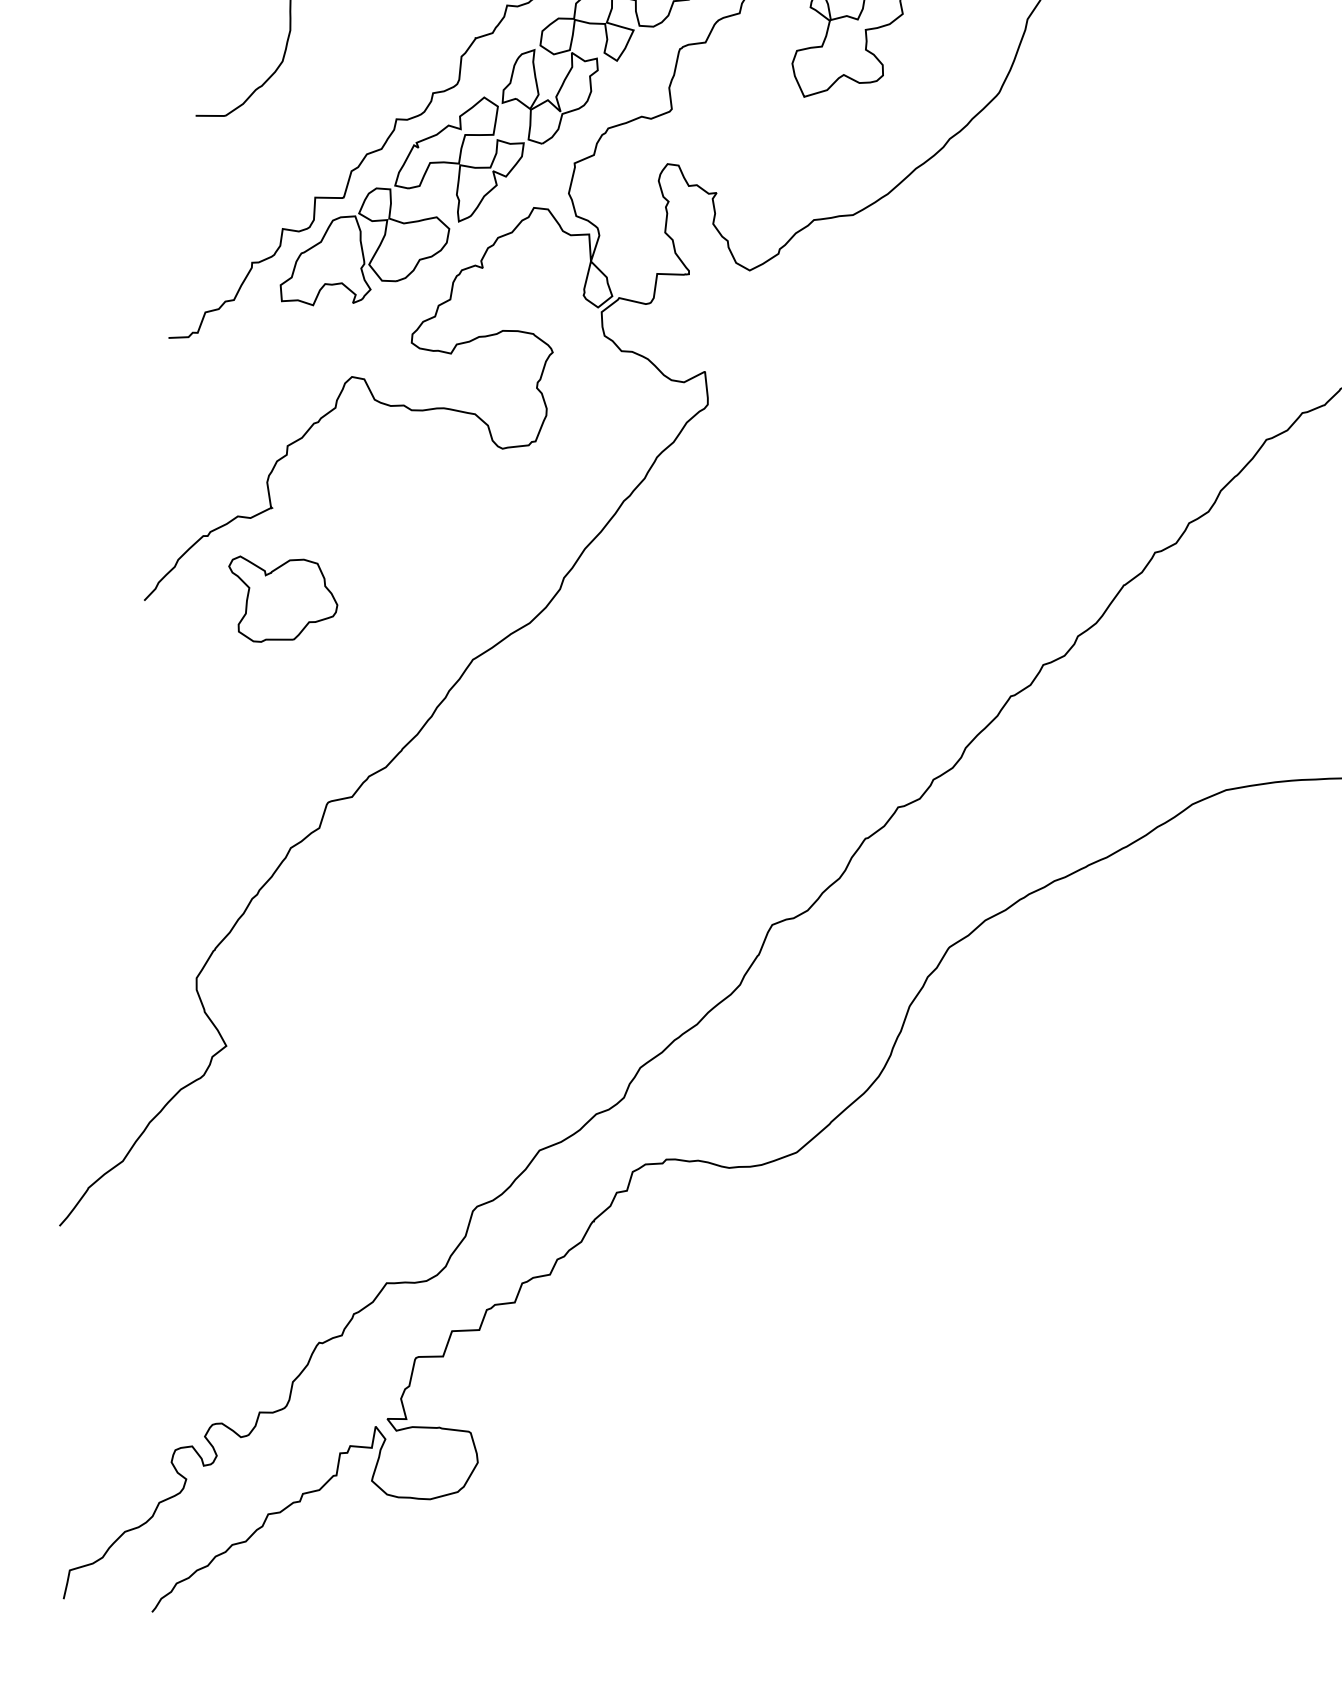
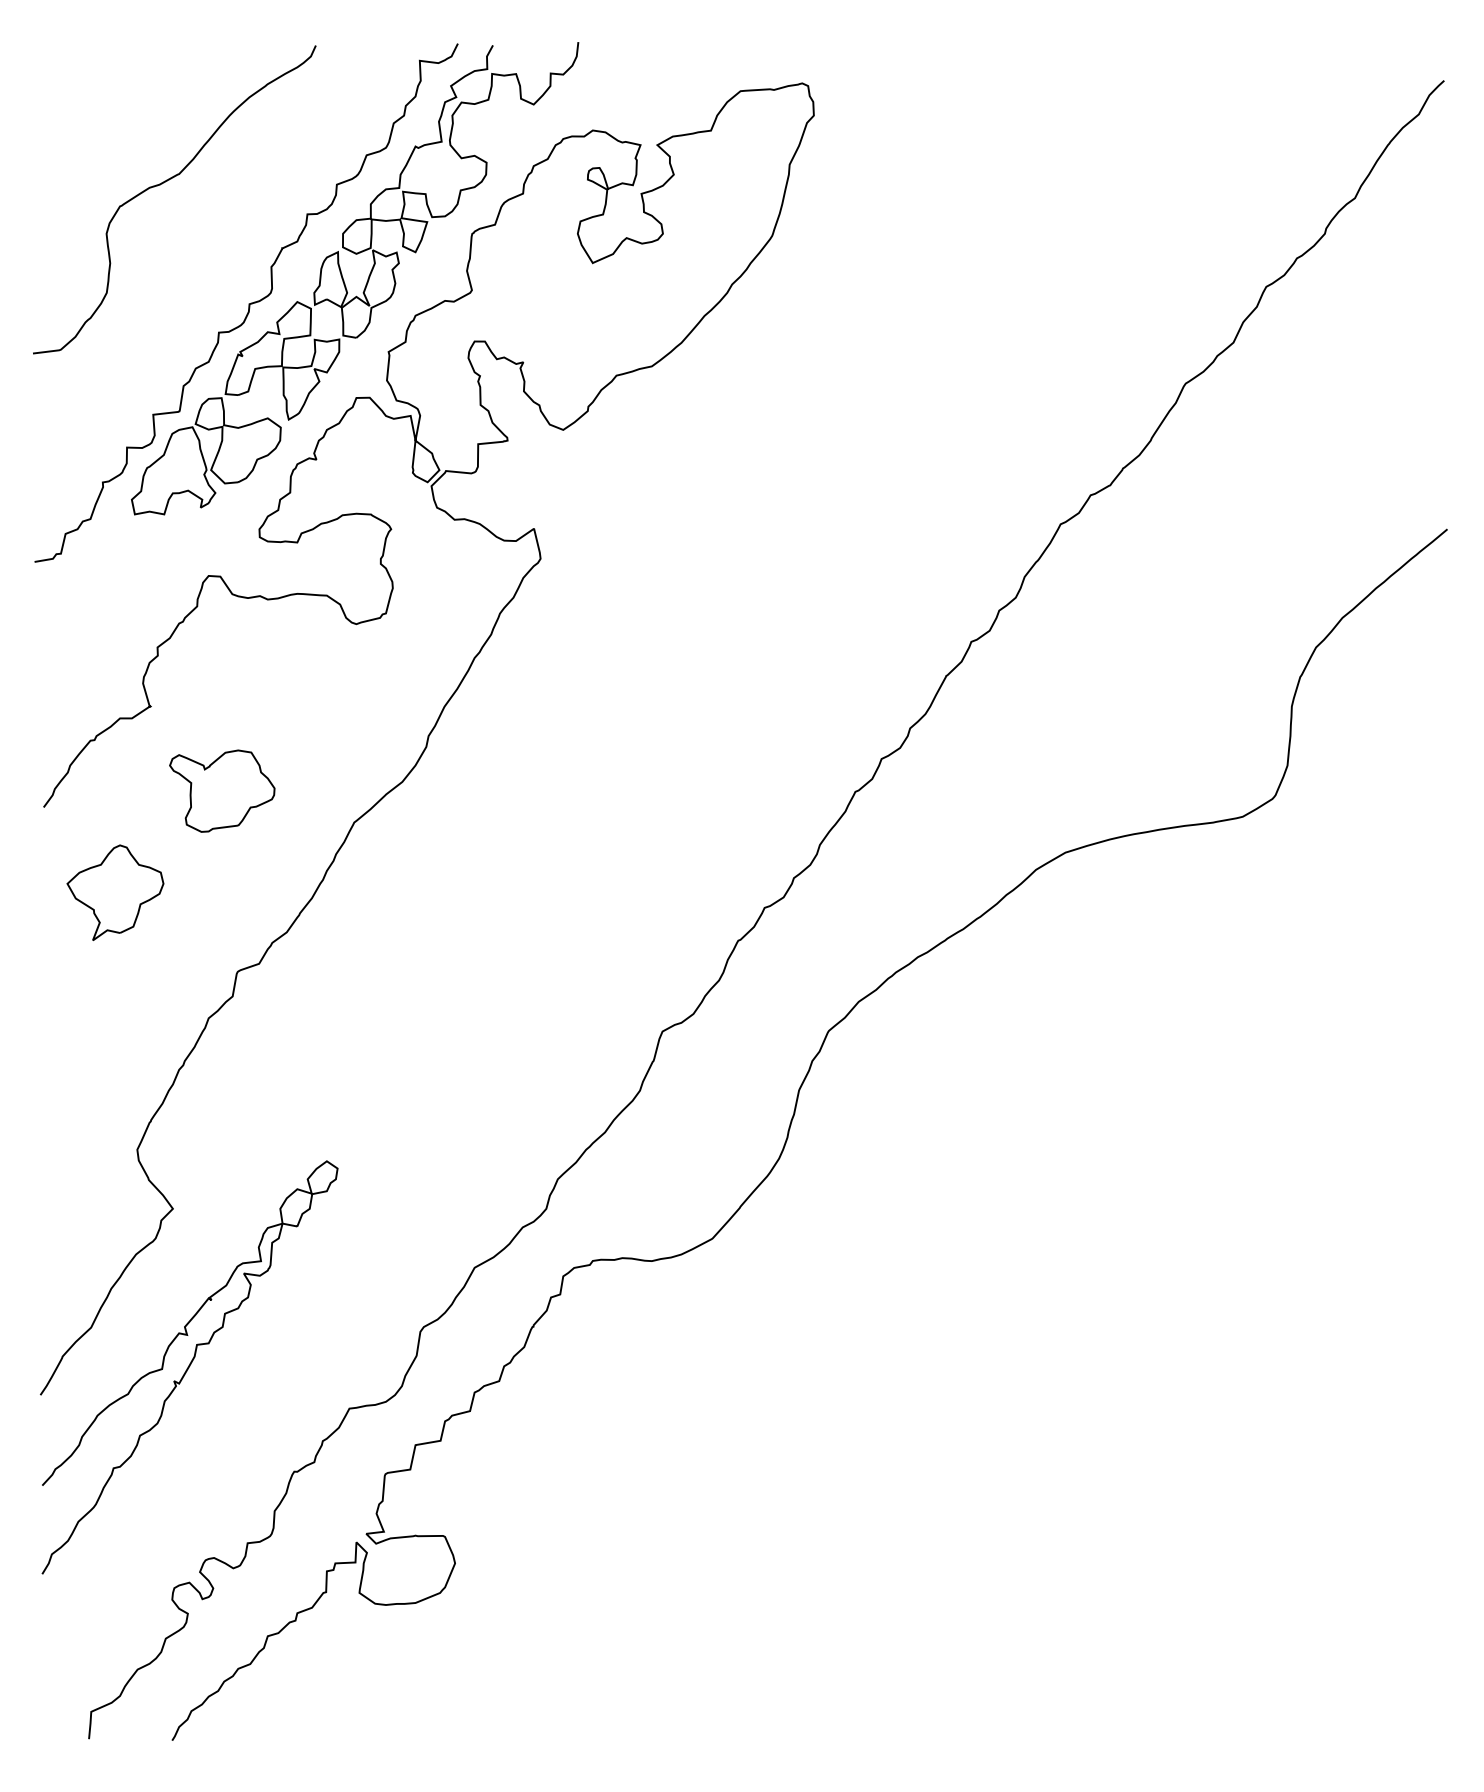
part: (281, 600) -> (222, 790), moved
part: (208, 701) -> (115, 892), added
part: (222, 1217) -> (189, 1367), added

